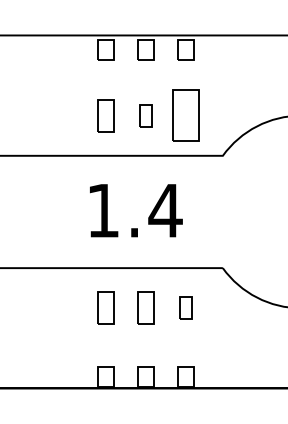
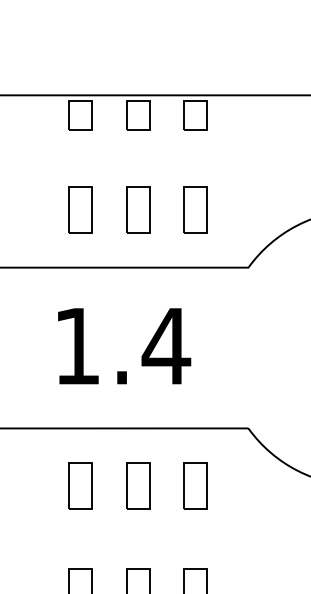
part: (145, 115) -> (137, 209), size x1.43
part: (185, 115) -> (194, 209), size x0.62
part: (185, 307) -> (194, 484), size x1.43

